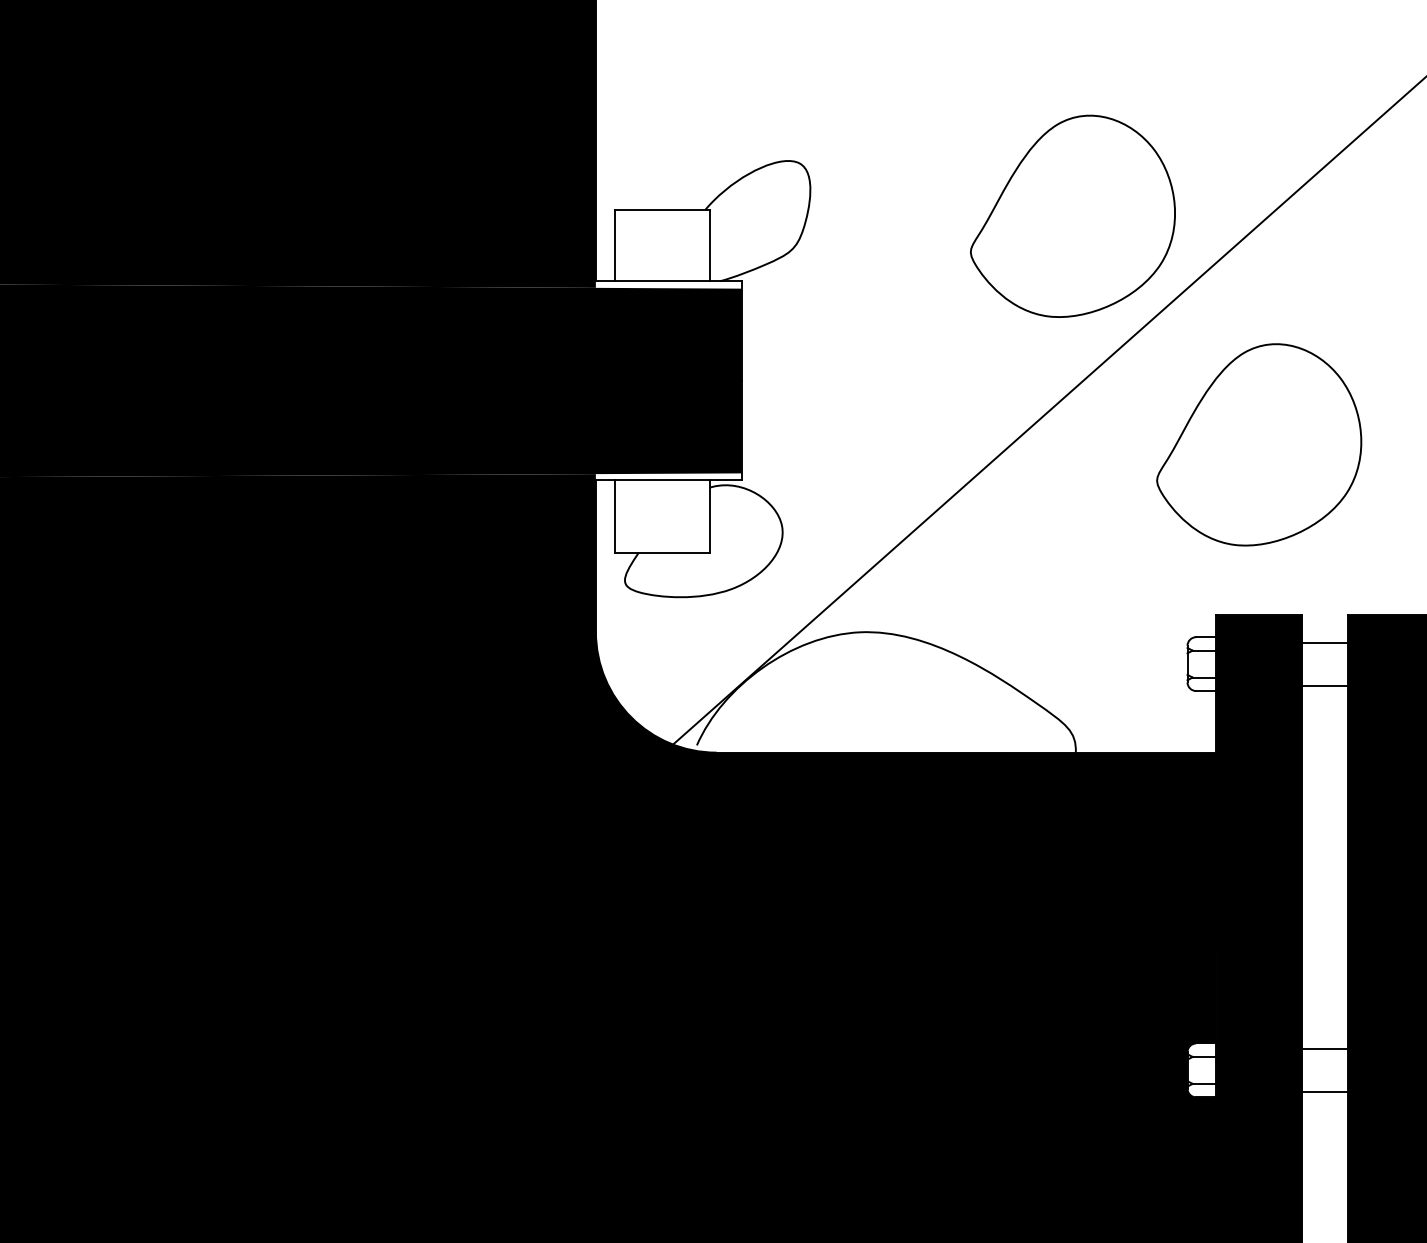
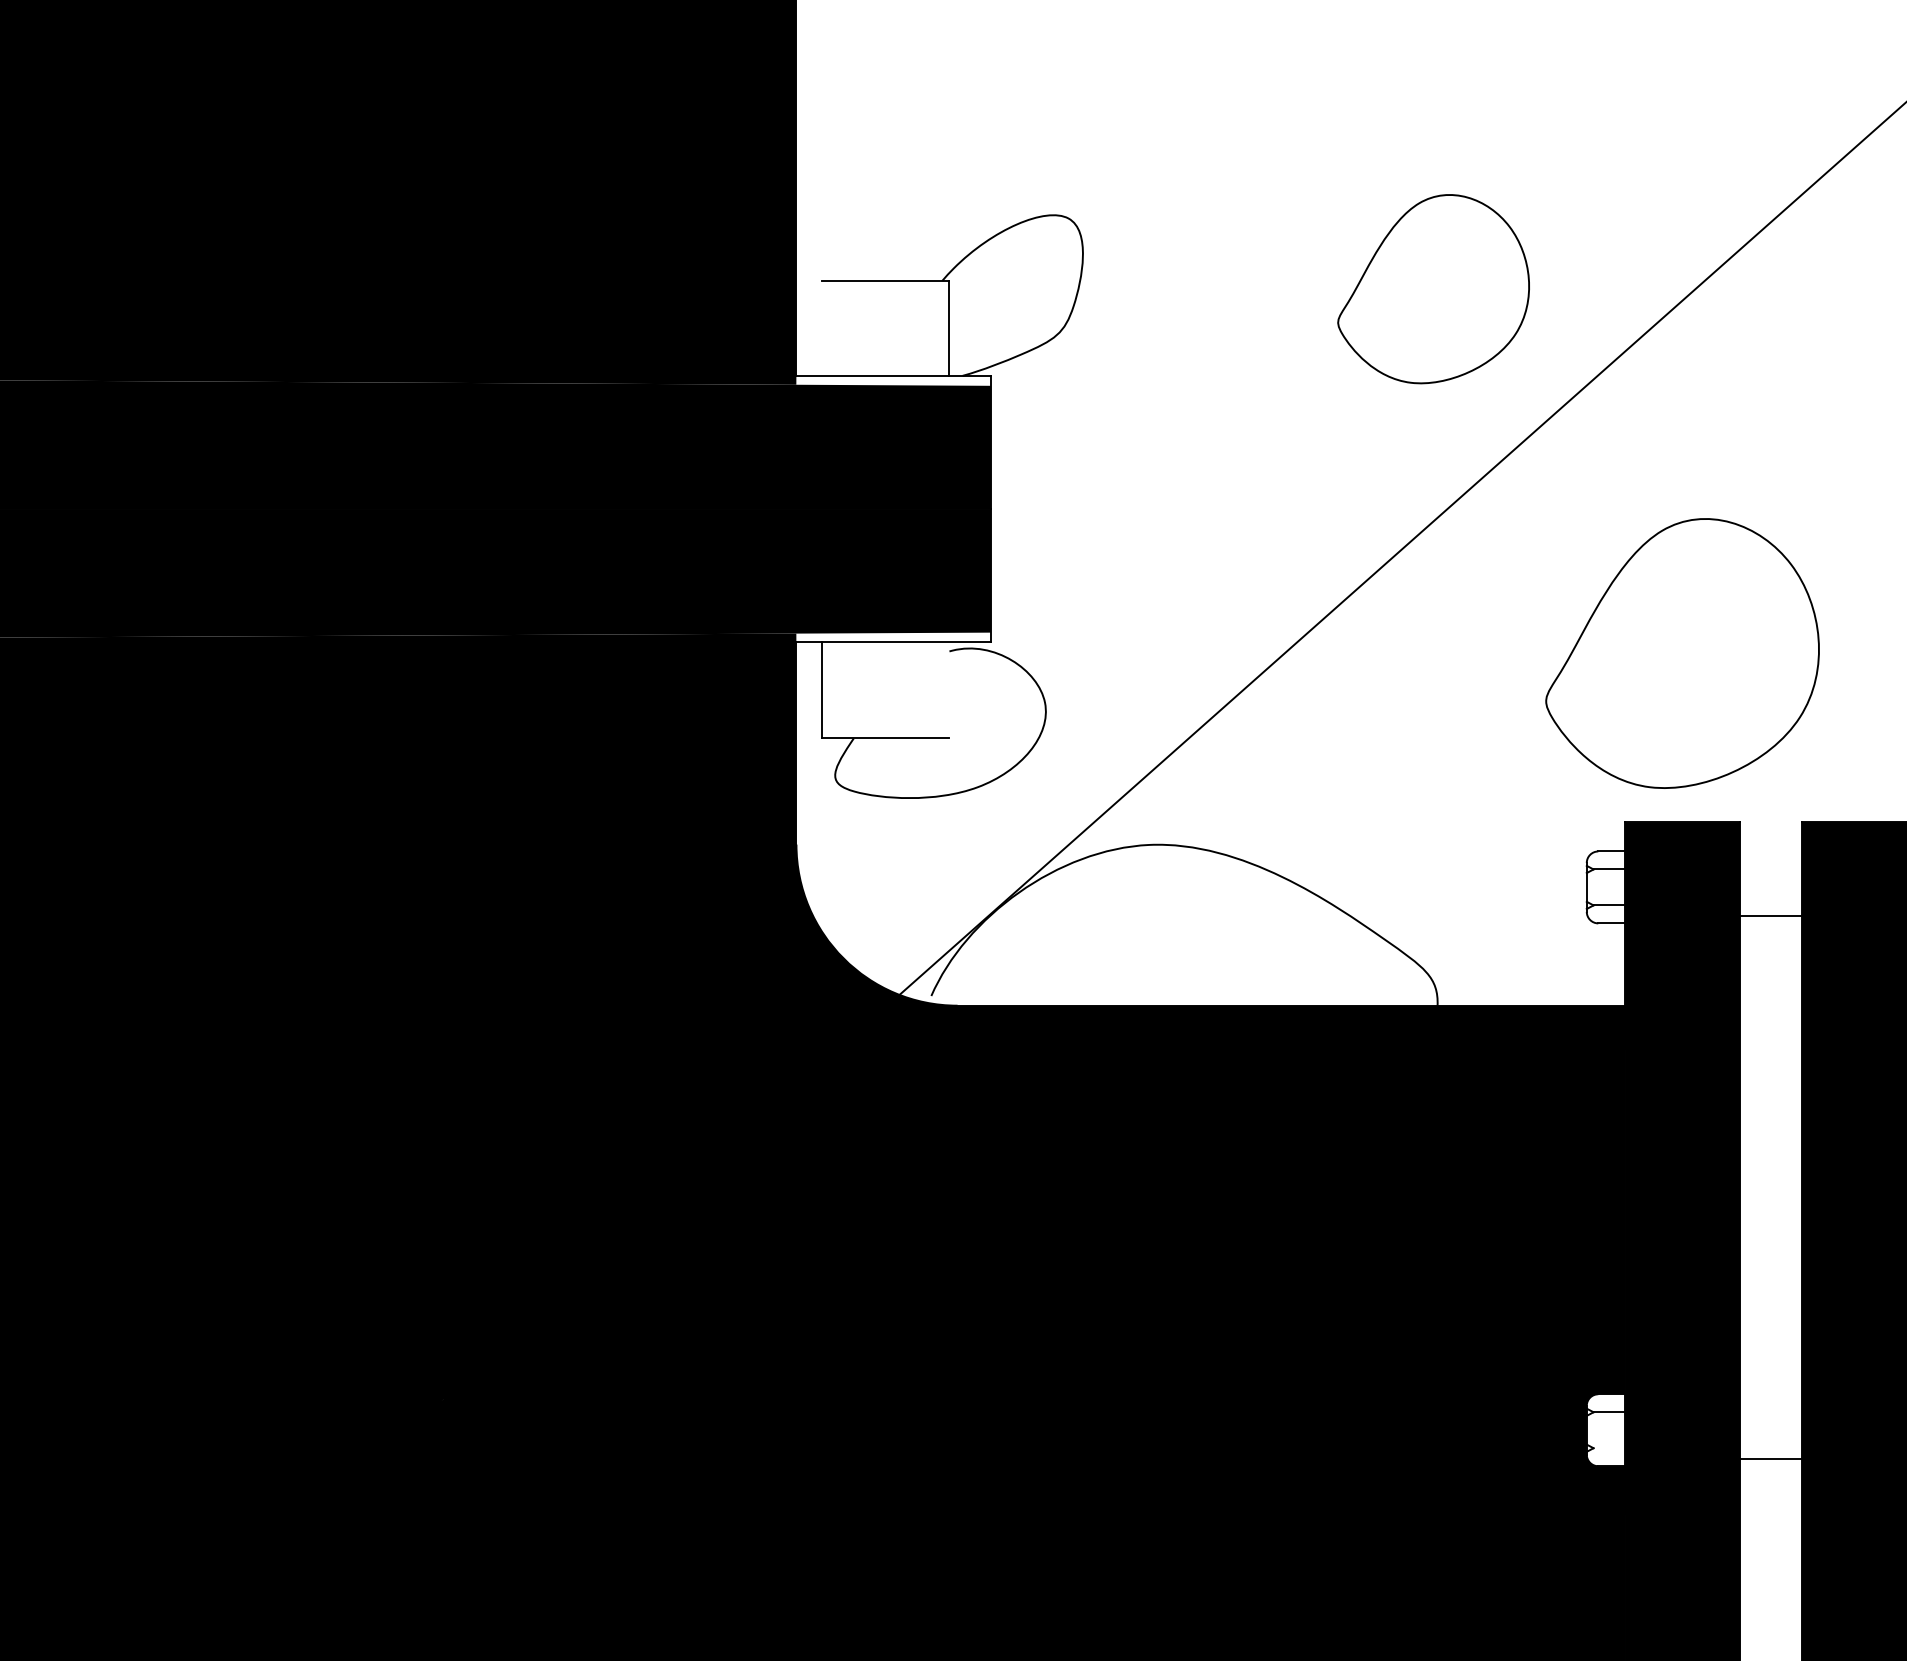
part: (1072, 215) -> (1433, 288), size x0.7
line: (614, 245) -> (821, 327), removed
part: (1259, 444) -> (1682, 653), moved
line: (710, 515) -> (949, 689), removed
line: (1325, 642) -> (1770, 858), removed
line: (1325, 1048) -> (1770, 1401), removed
line: (1204, 1084) -> (1609, 1448), removed

